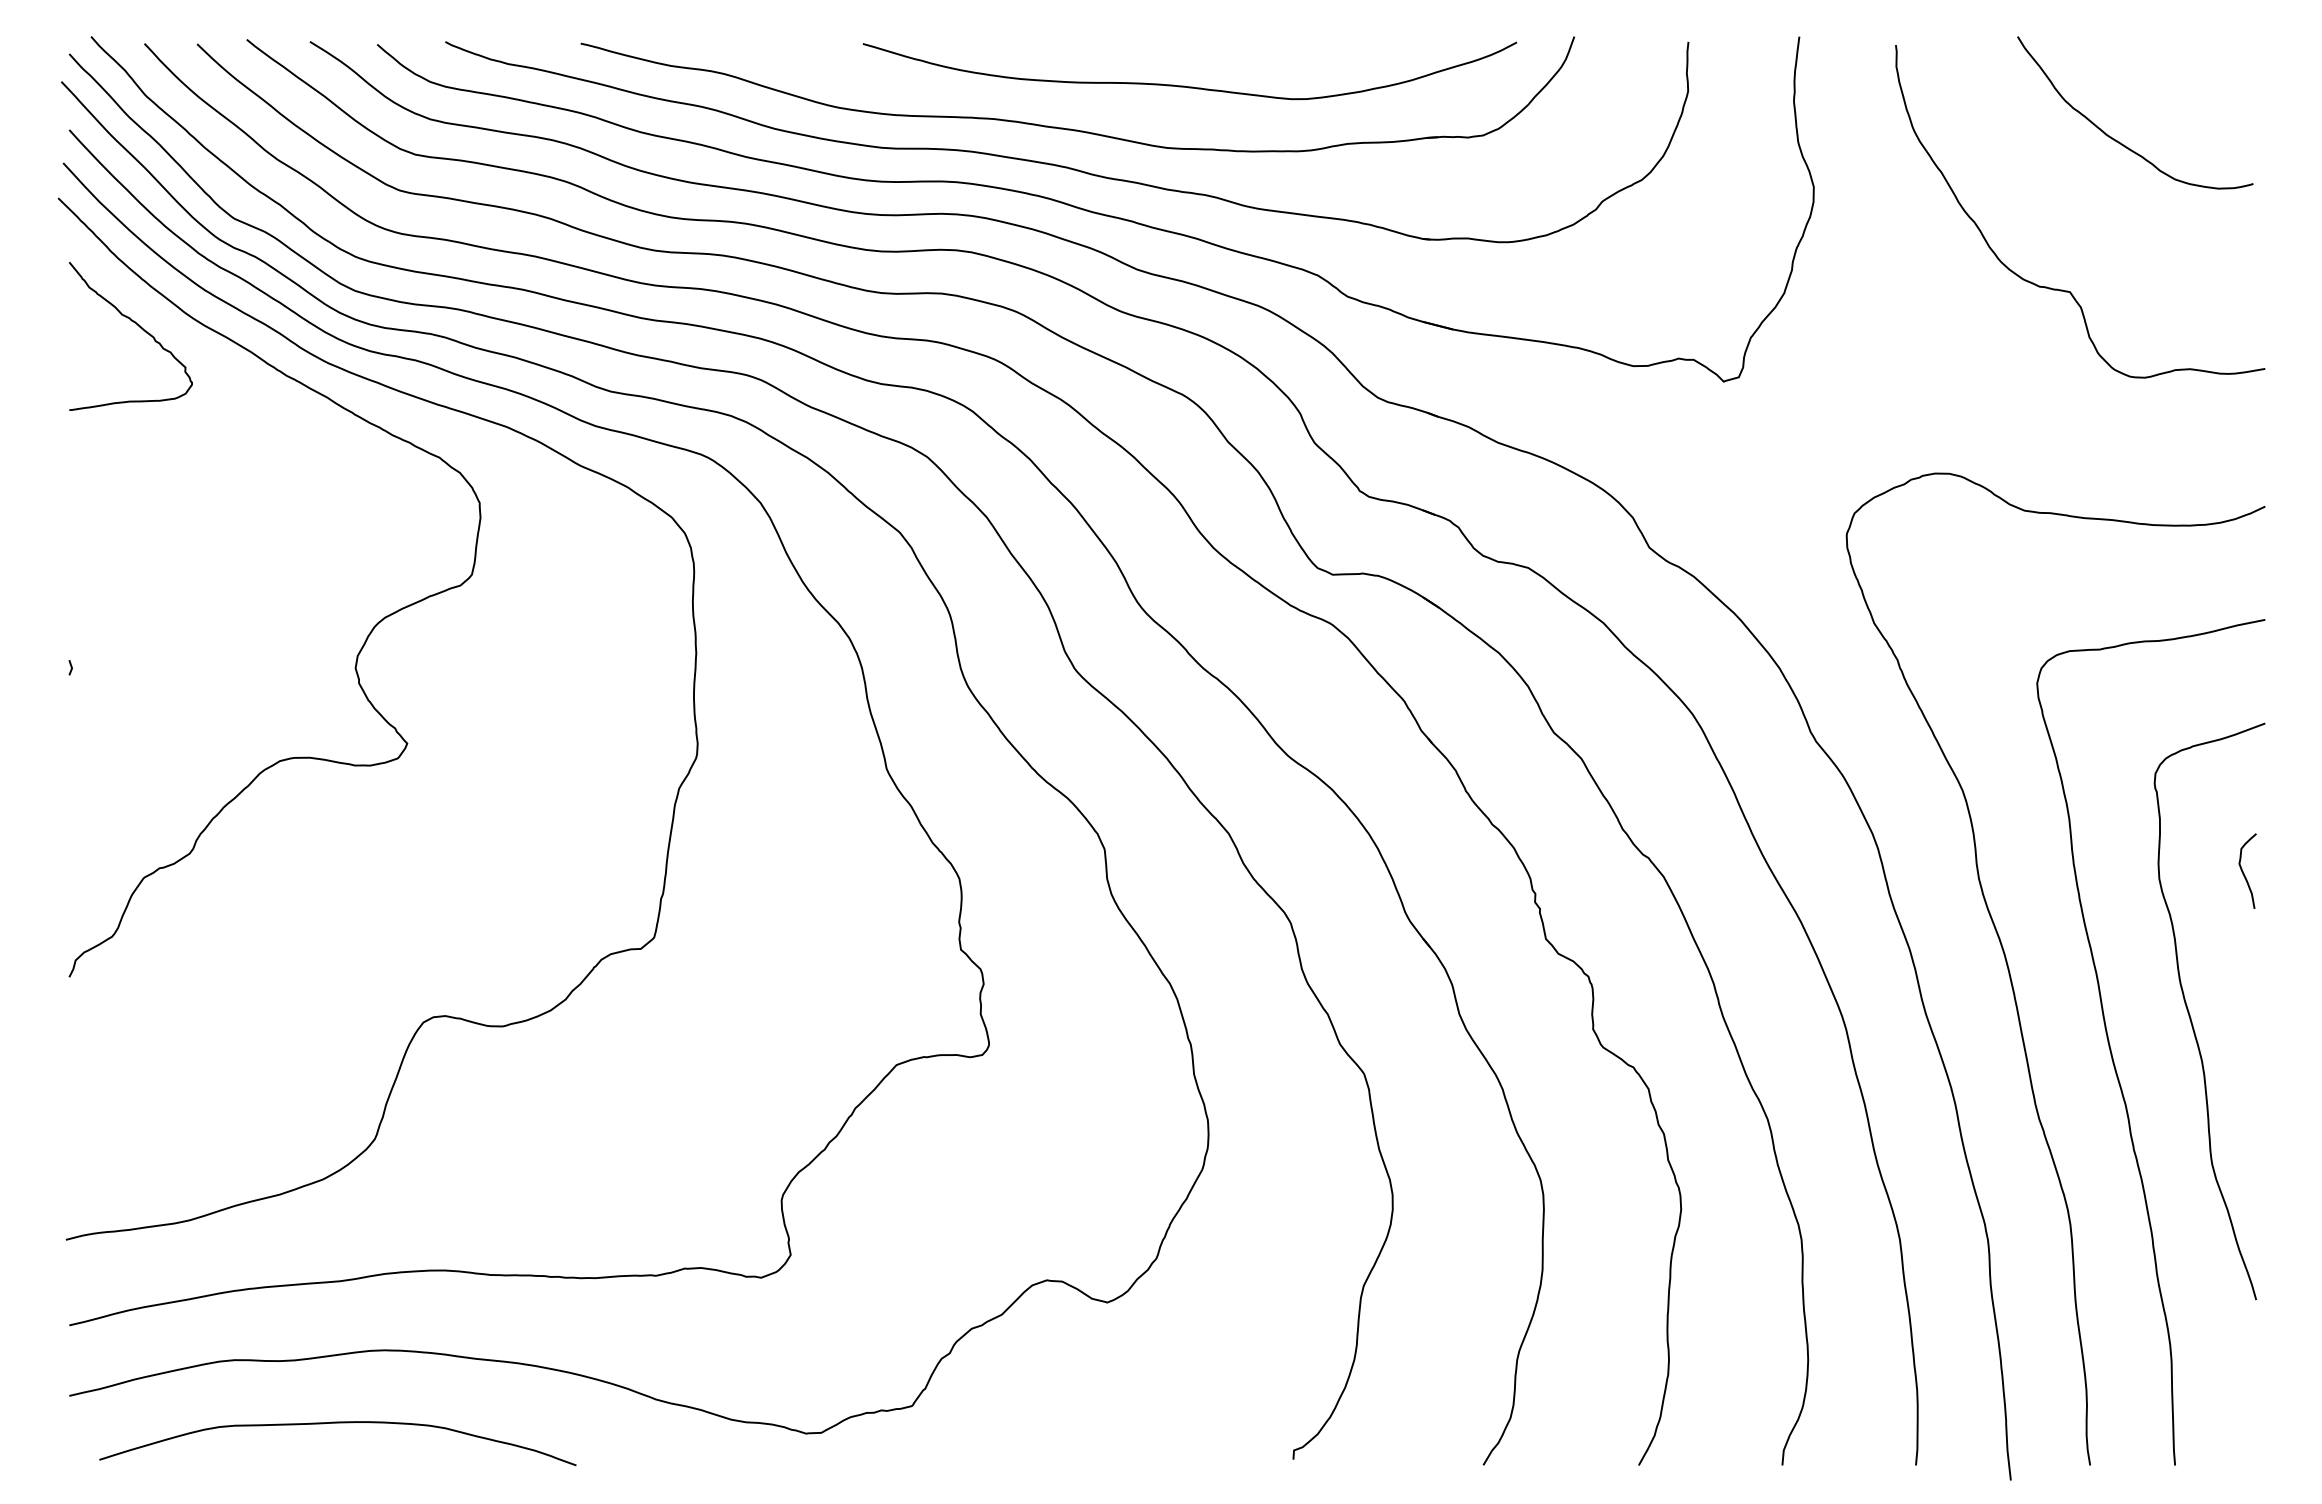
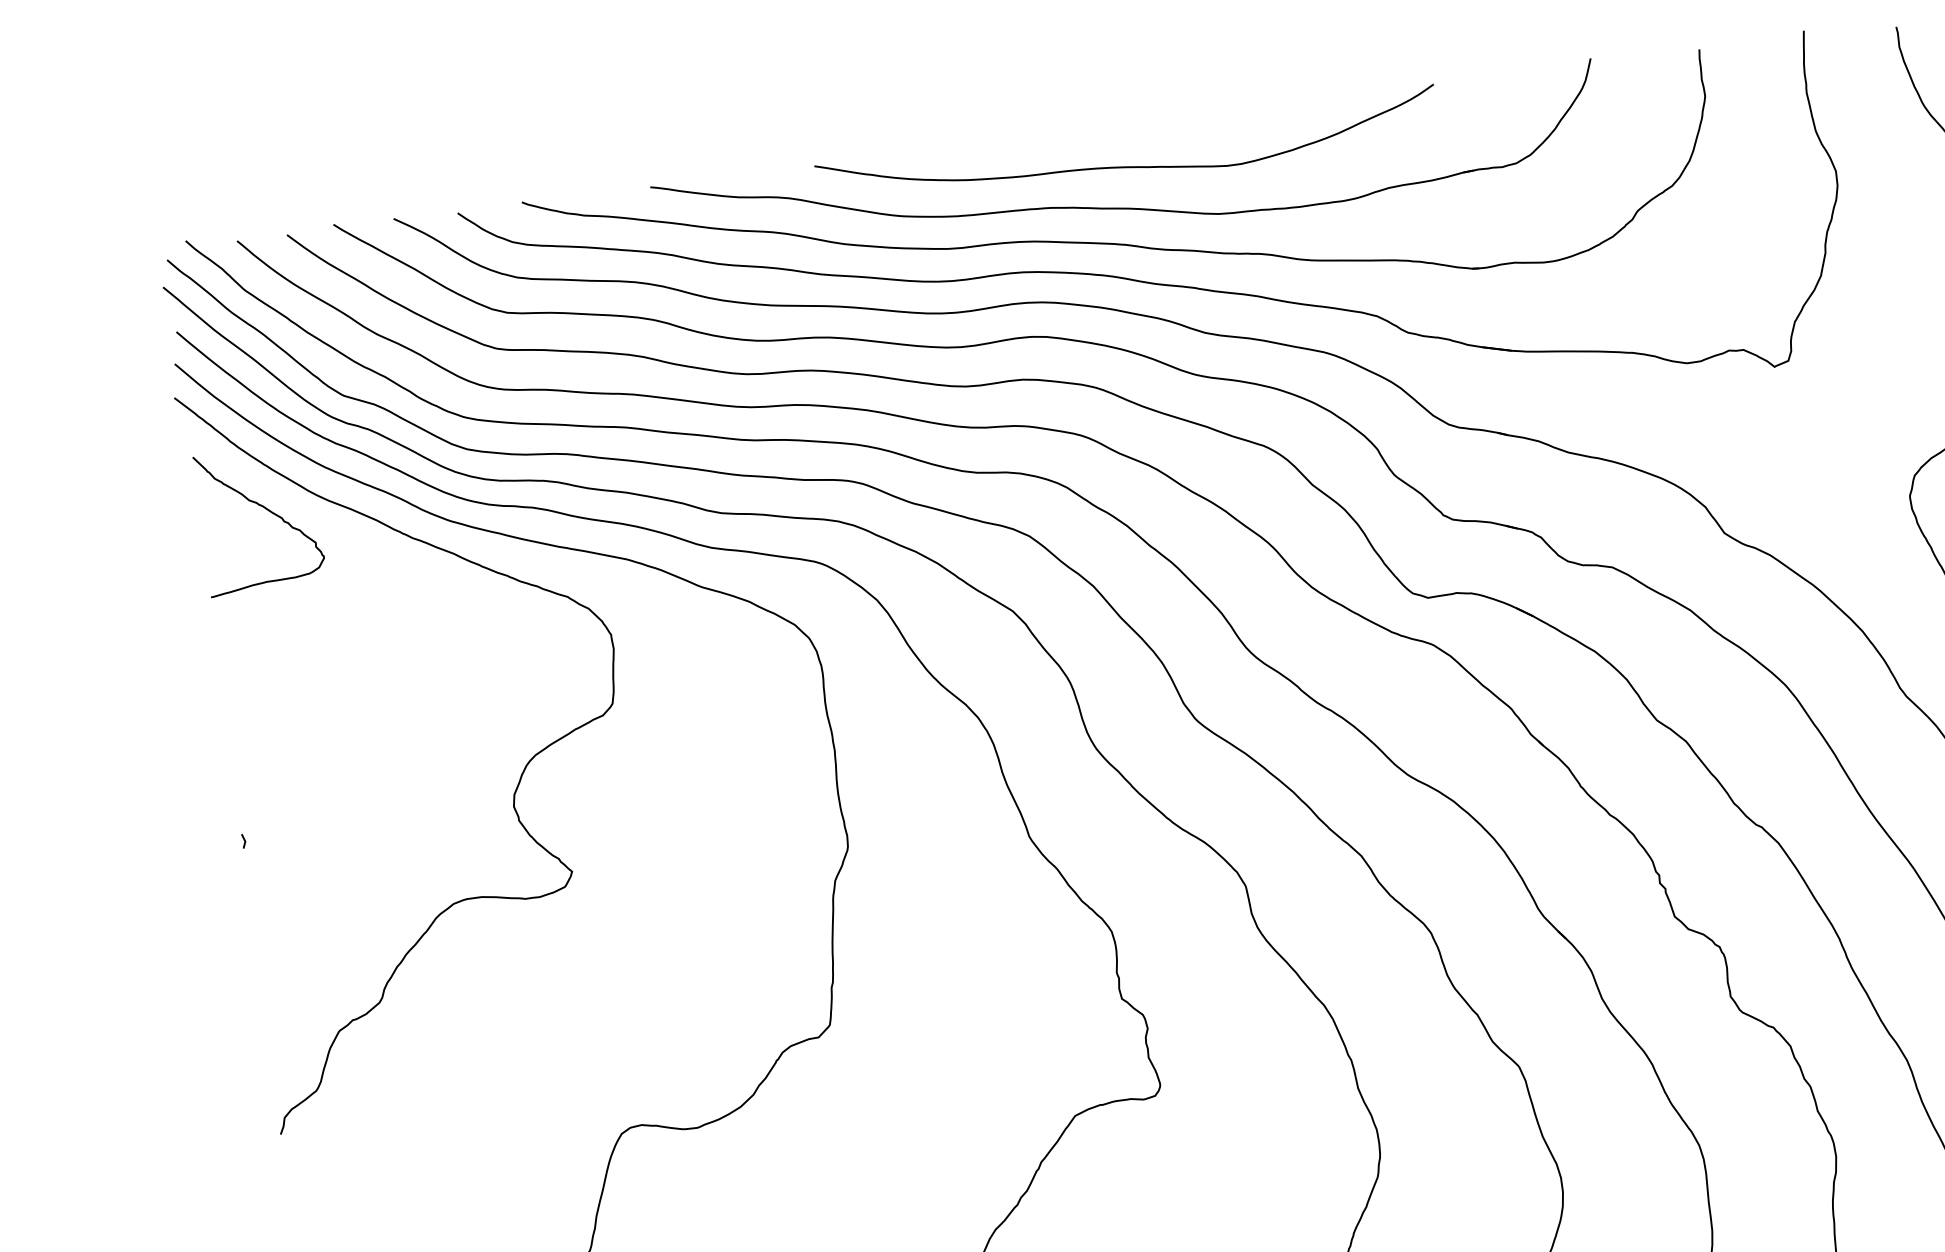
curve: (1184, 85) -> (1124, 166), moved

